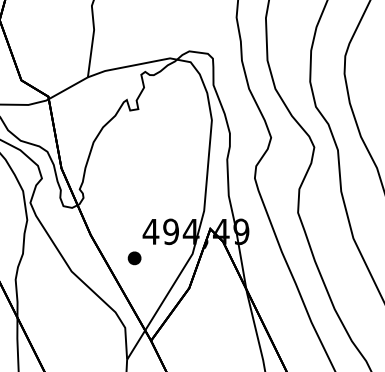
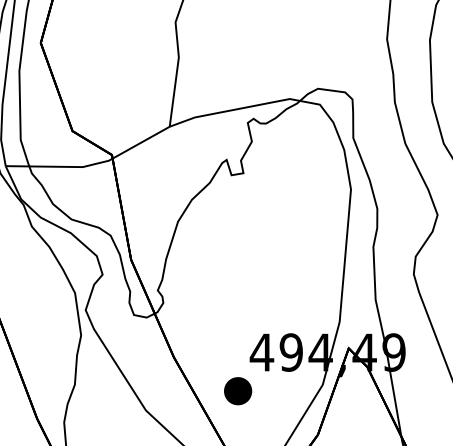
part: (134, 258) -> (237, 391), size x1.4

